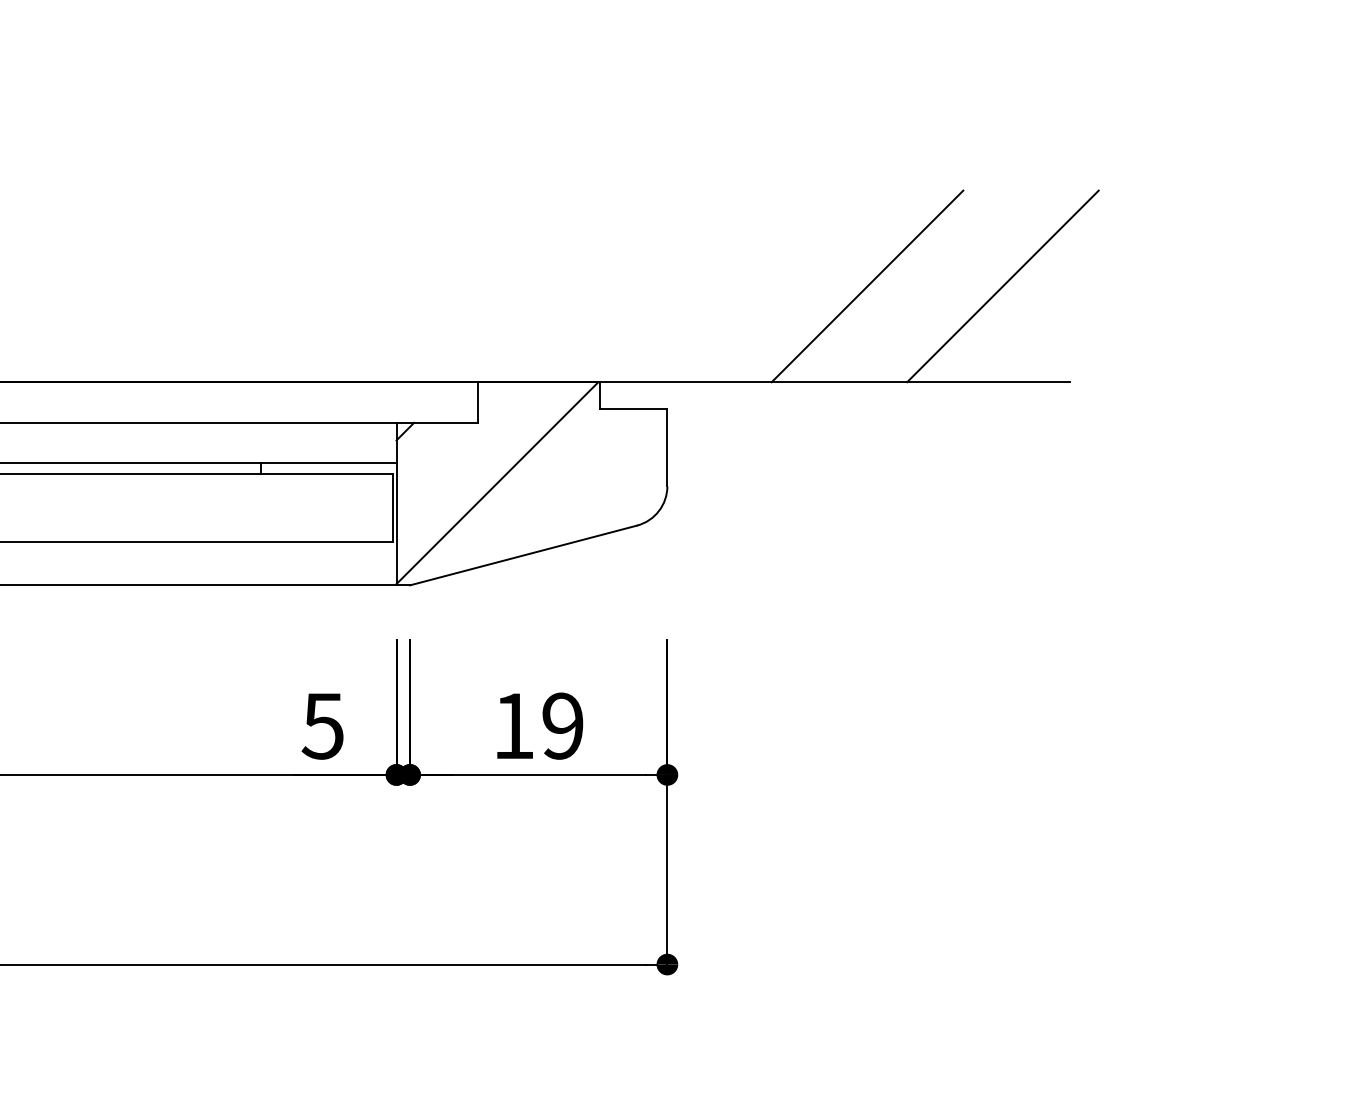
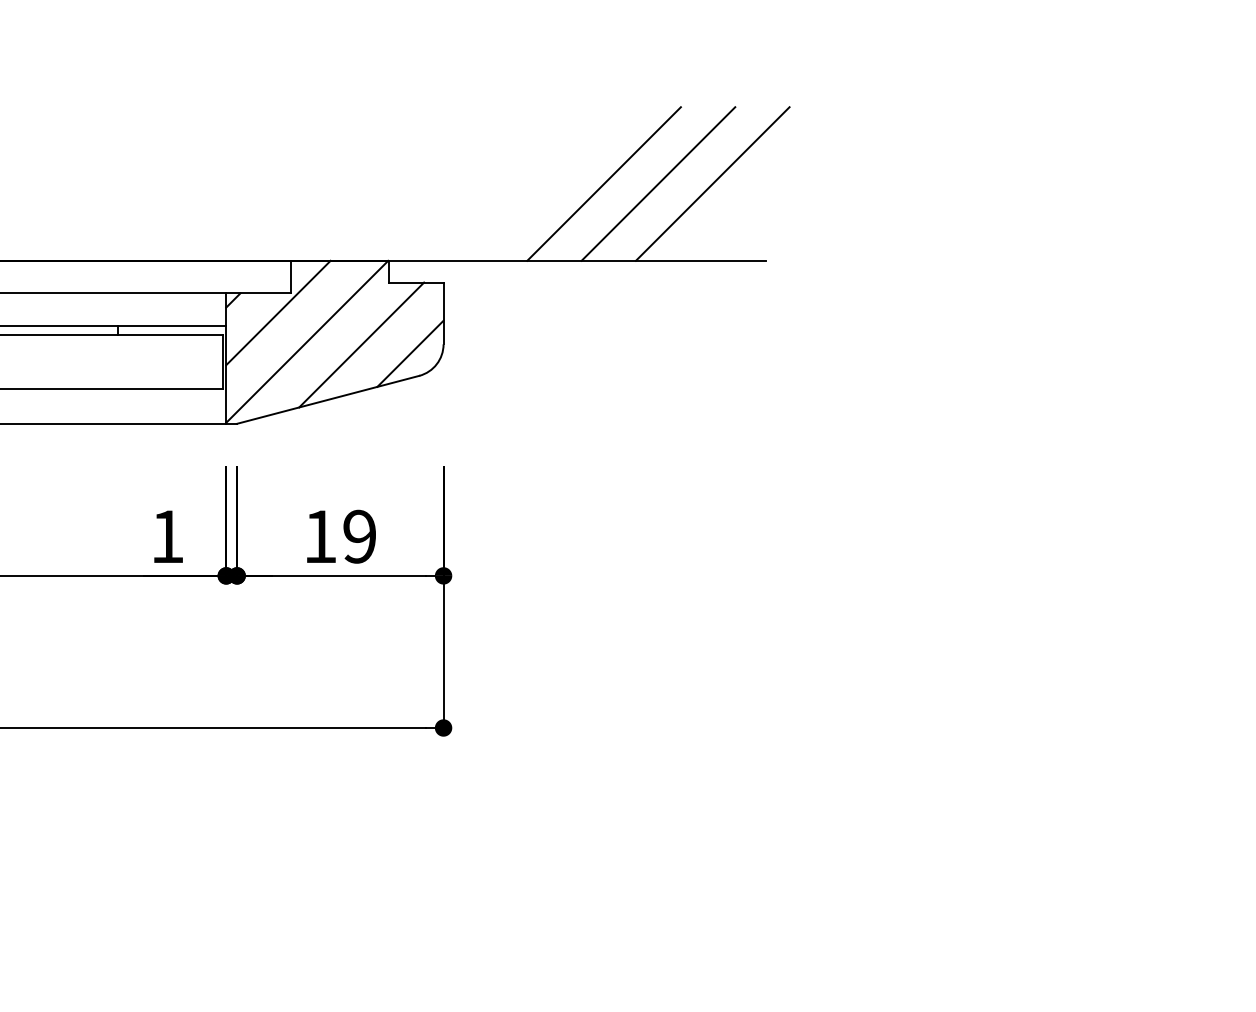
line: (935, 285) -> (658, 183), added
line: (461, 446) -> (278, 312), added
line: (565, 486) -> (361, 344), added
line: (626, 497) -> (410, 353), added
text: (321, 725) -> (166, 536), 5 -> 1

